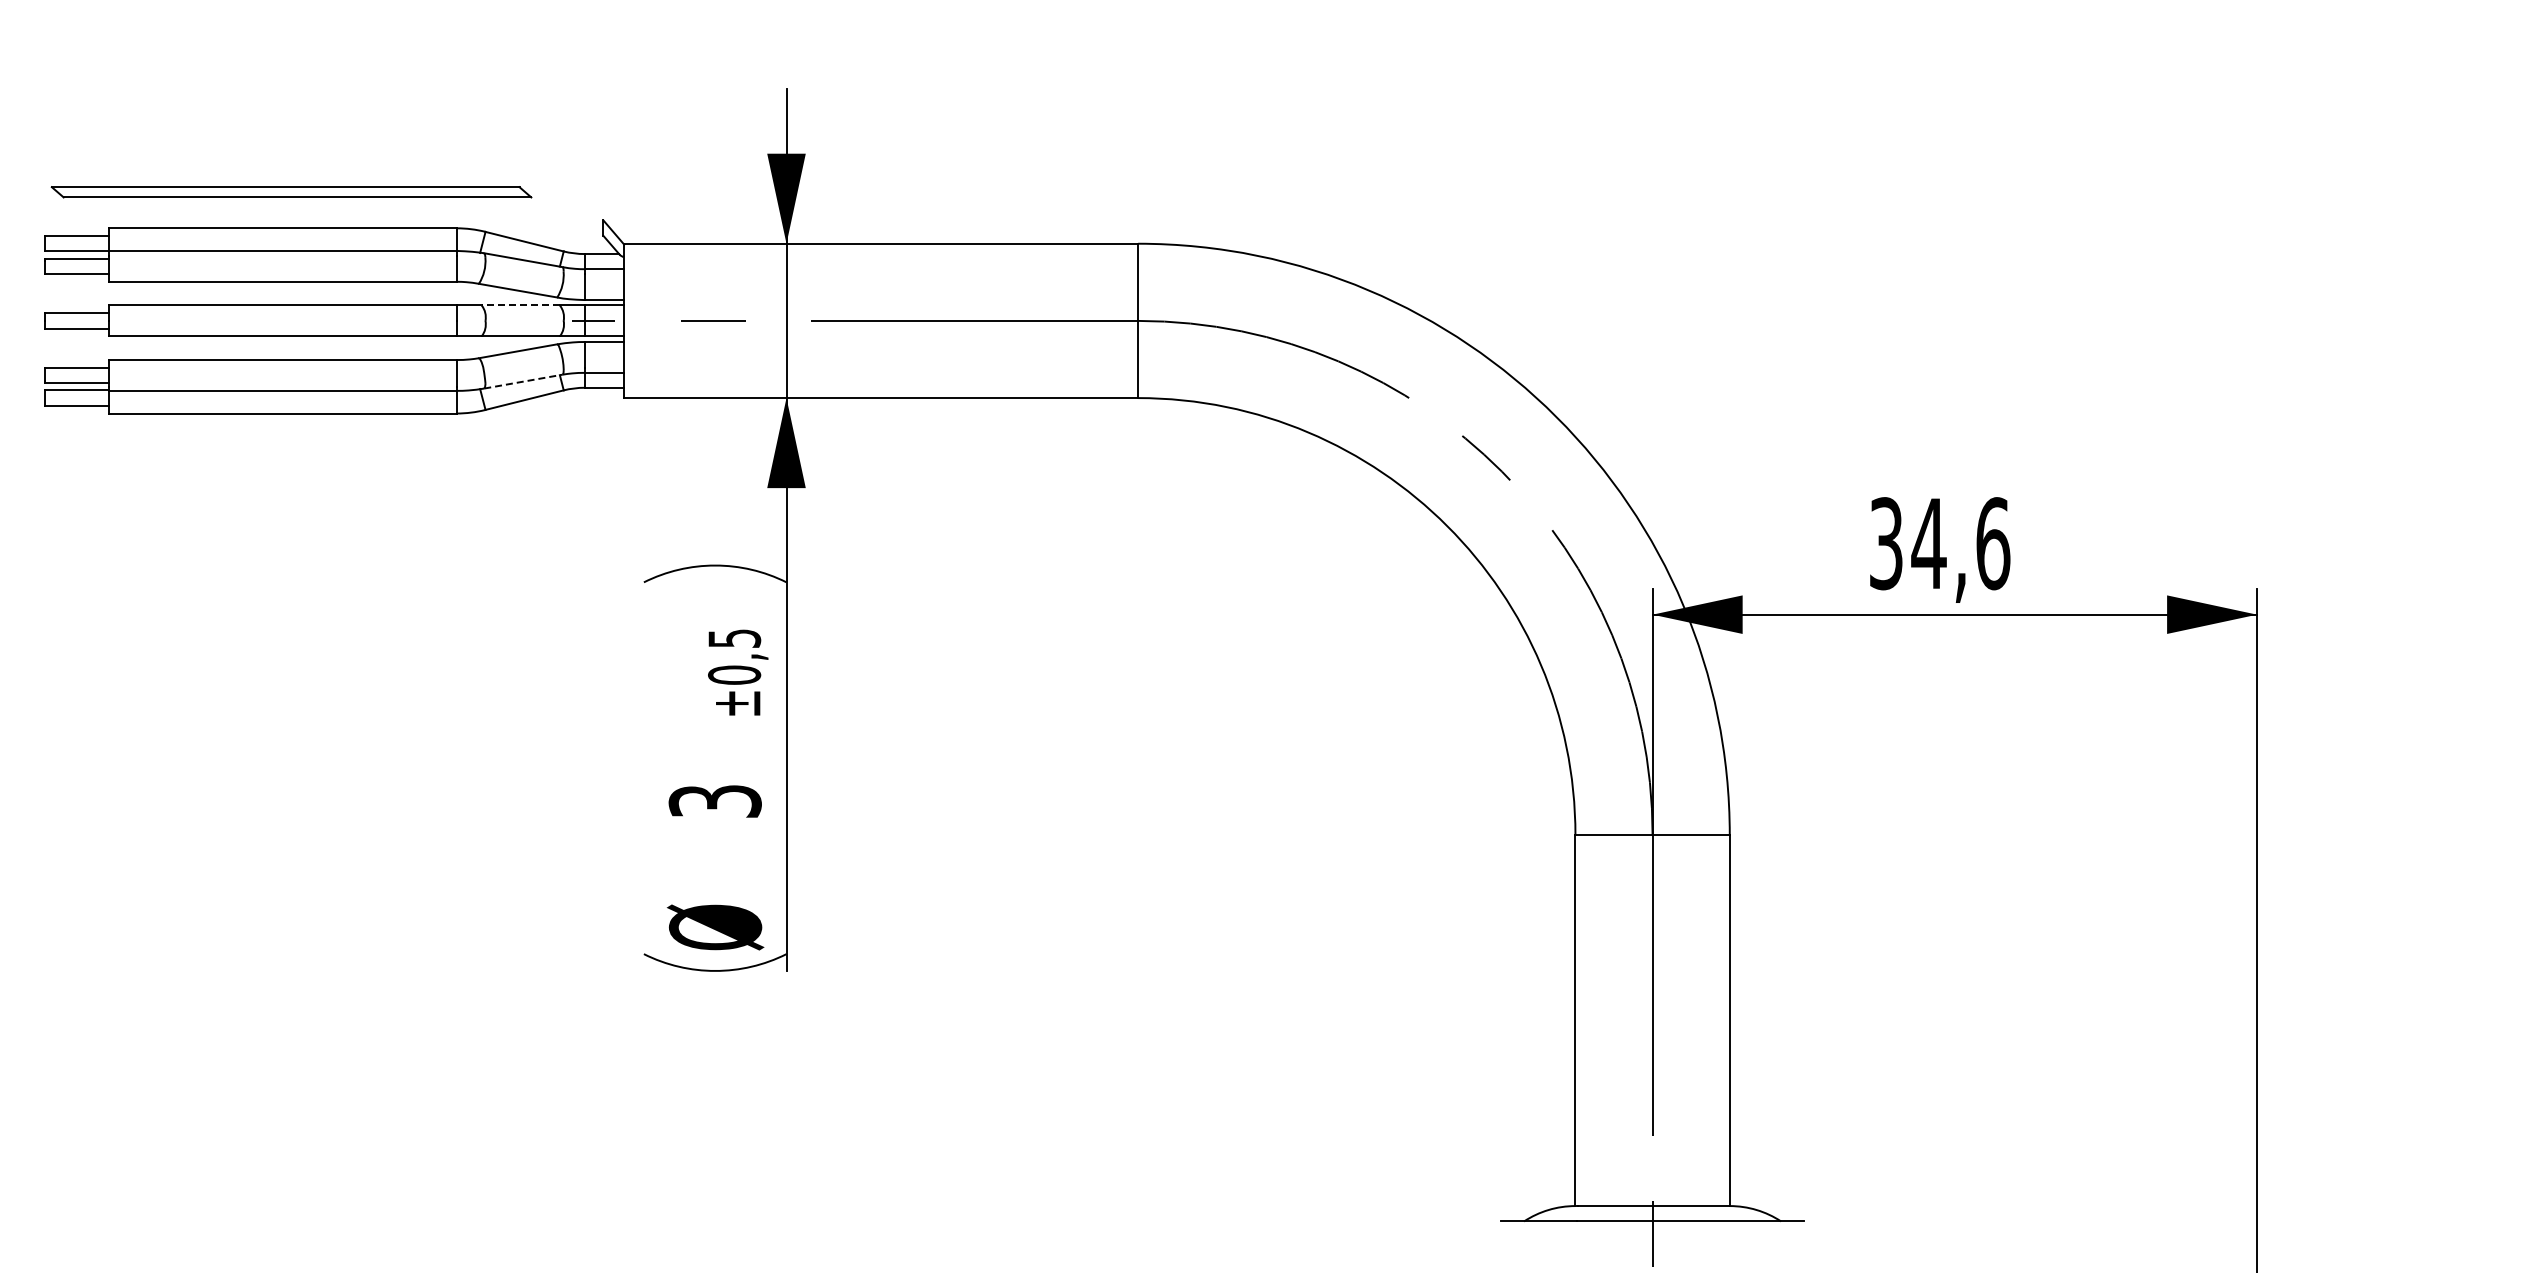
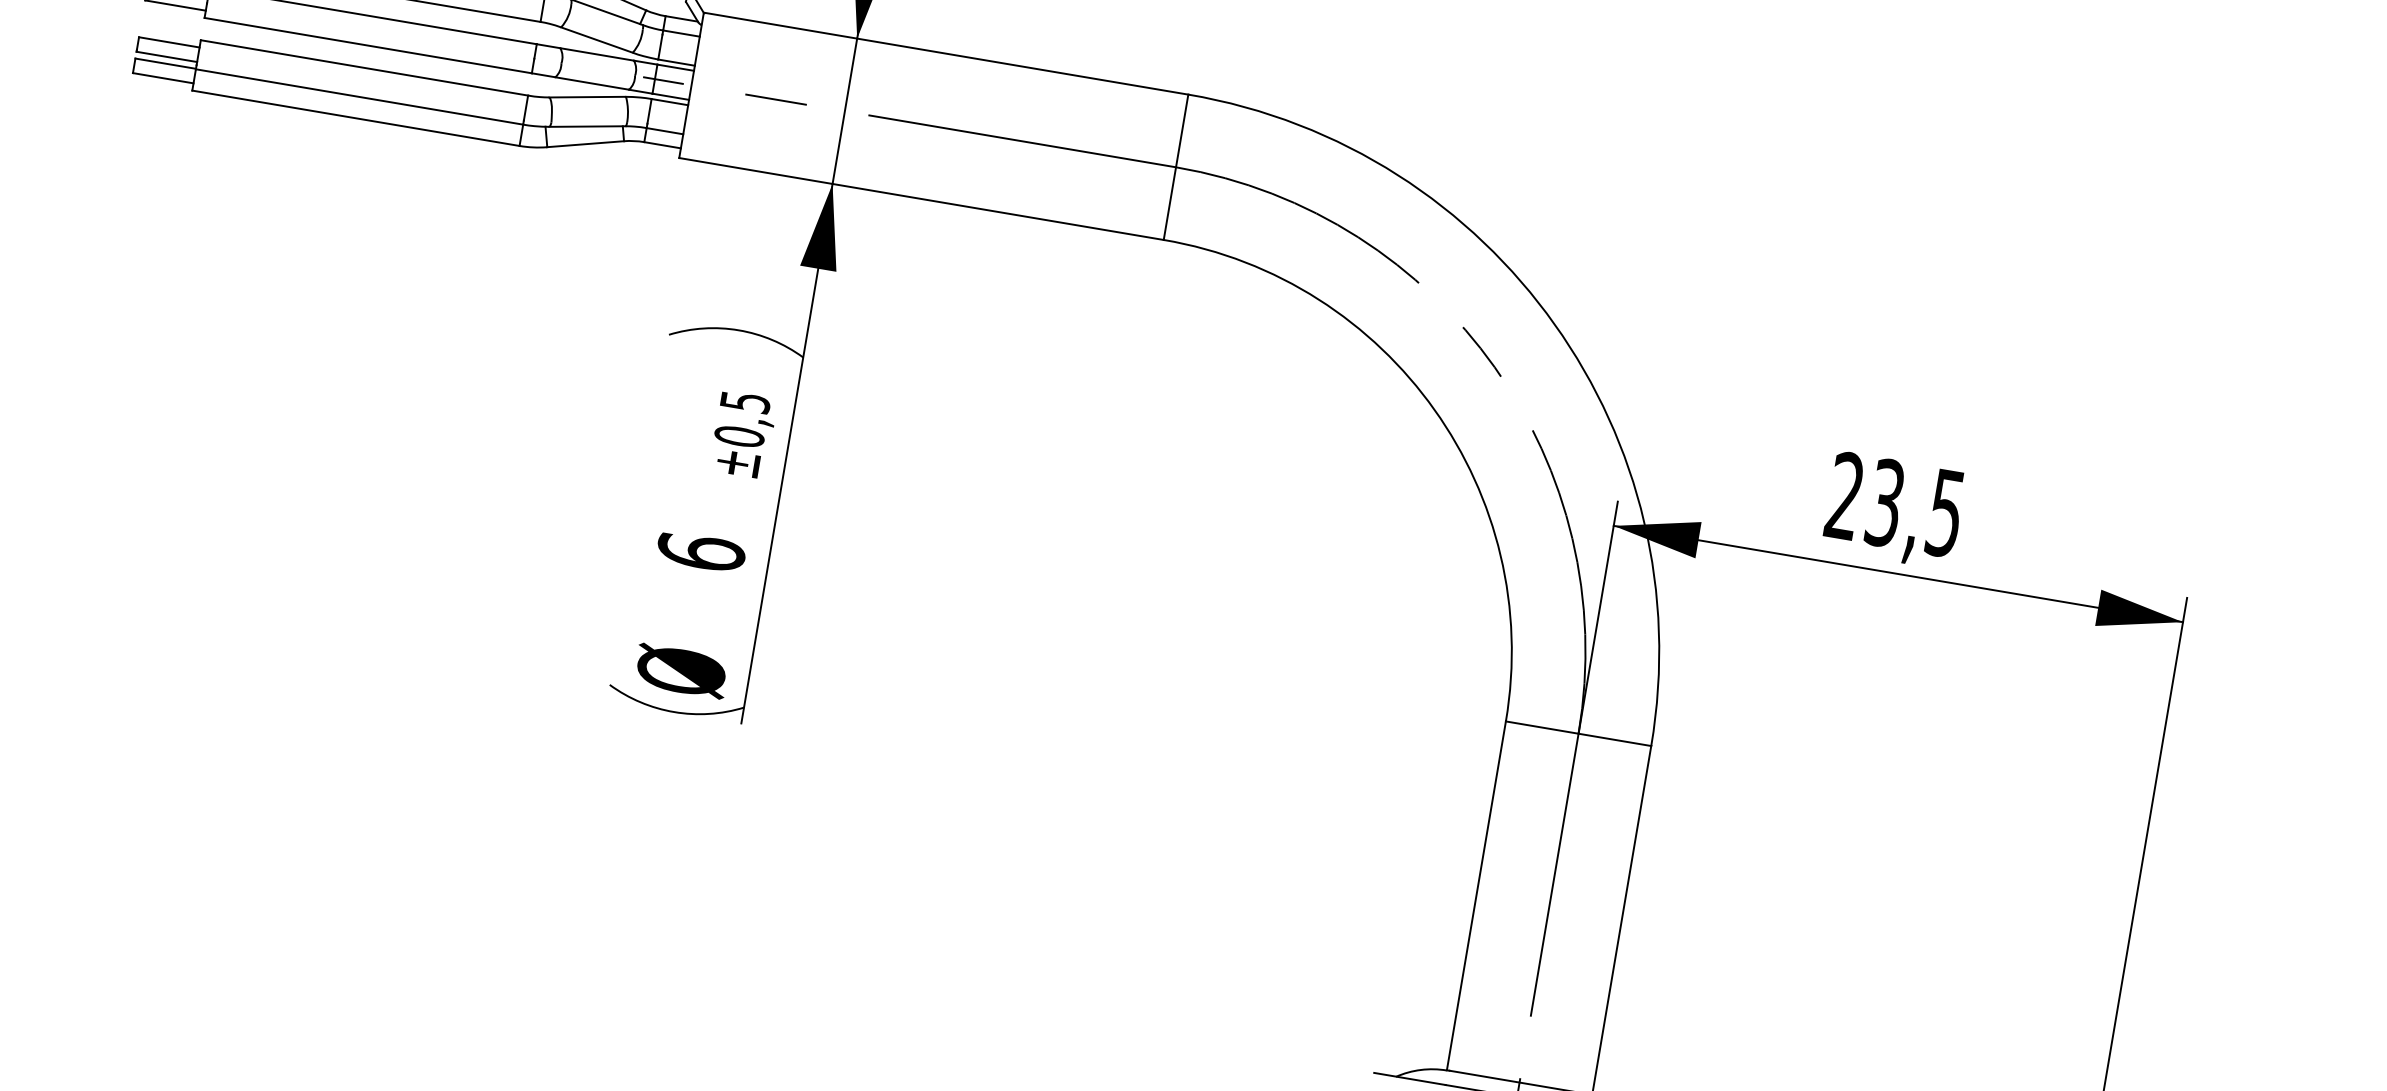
line: (520, 305) -> (596, 54), dashed -> solid
line: (523, 381) -> (587, 126), dashed -> solid
text: (1940, 543) -> (1896, 504), 34,6 -> 23,5
text: (714, 800) -> (700, 551), 3 -> 6

